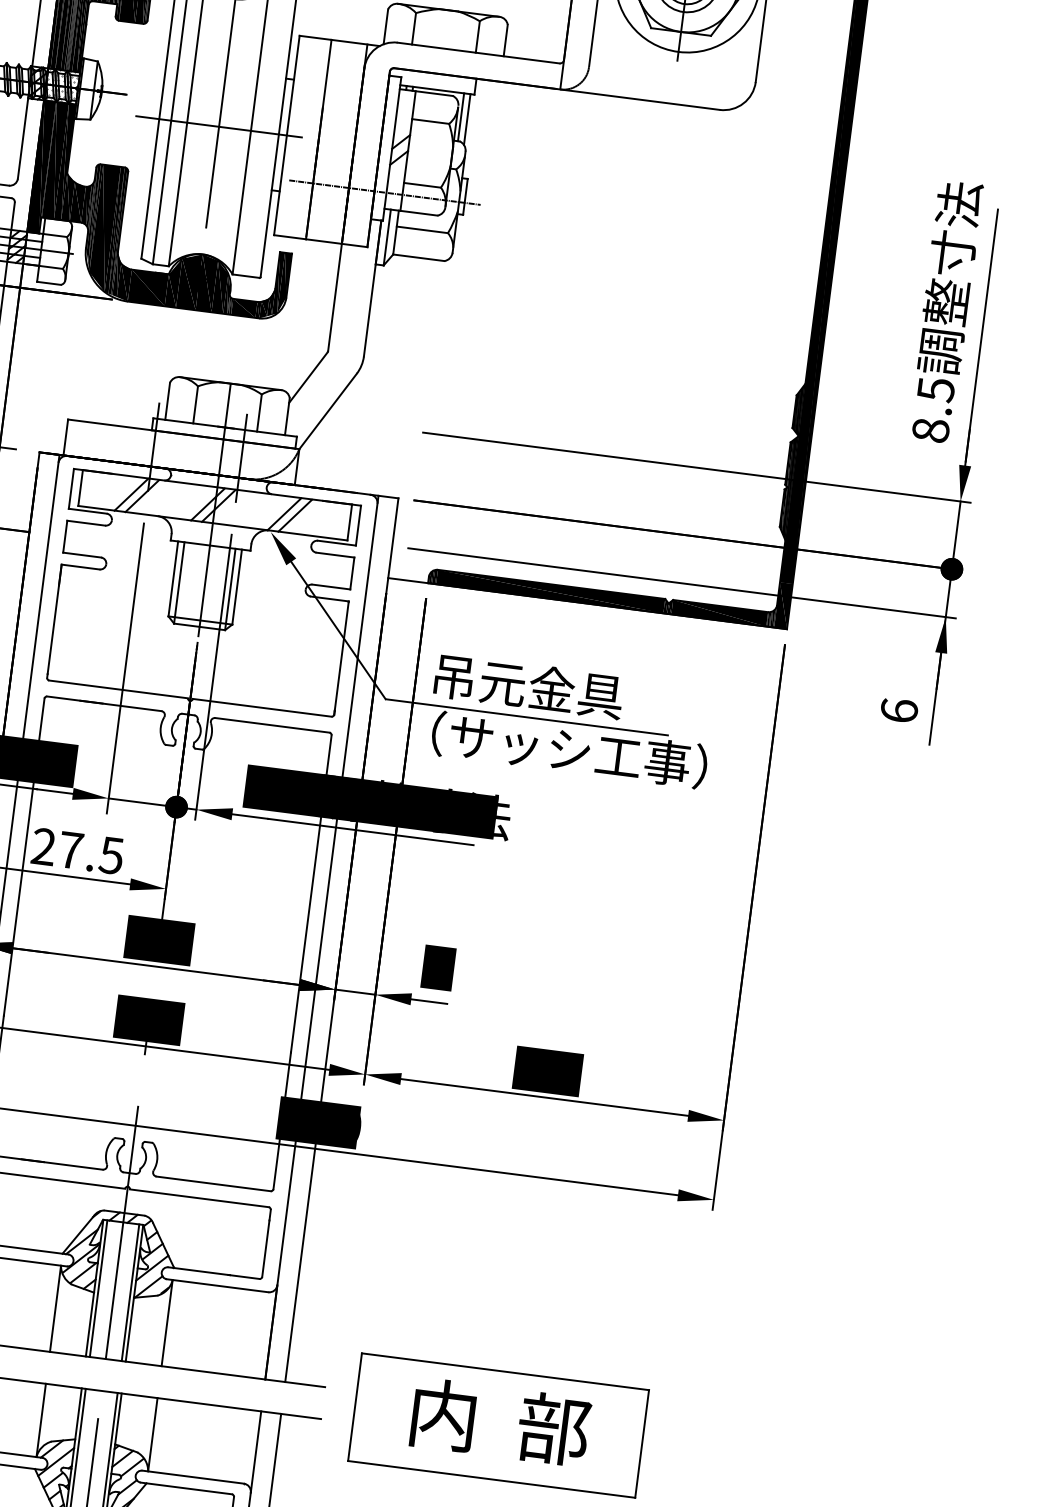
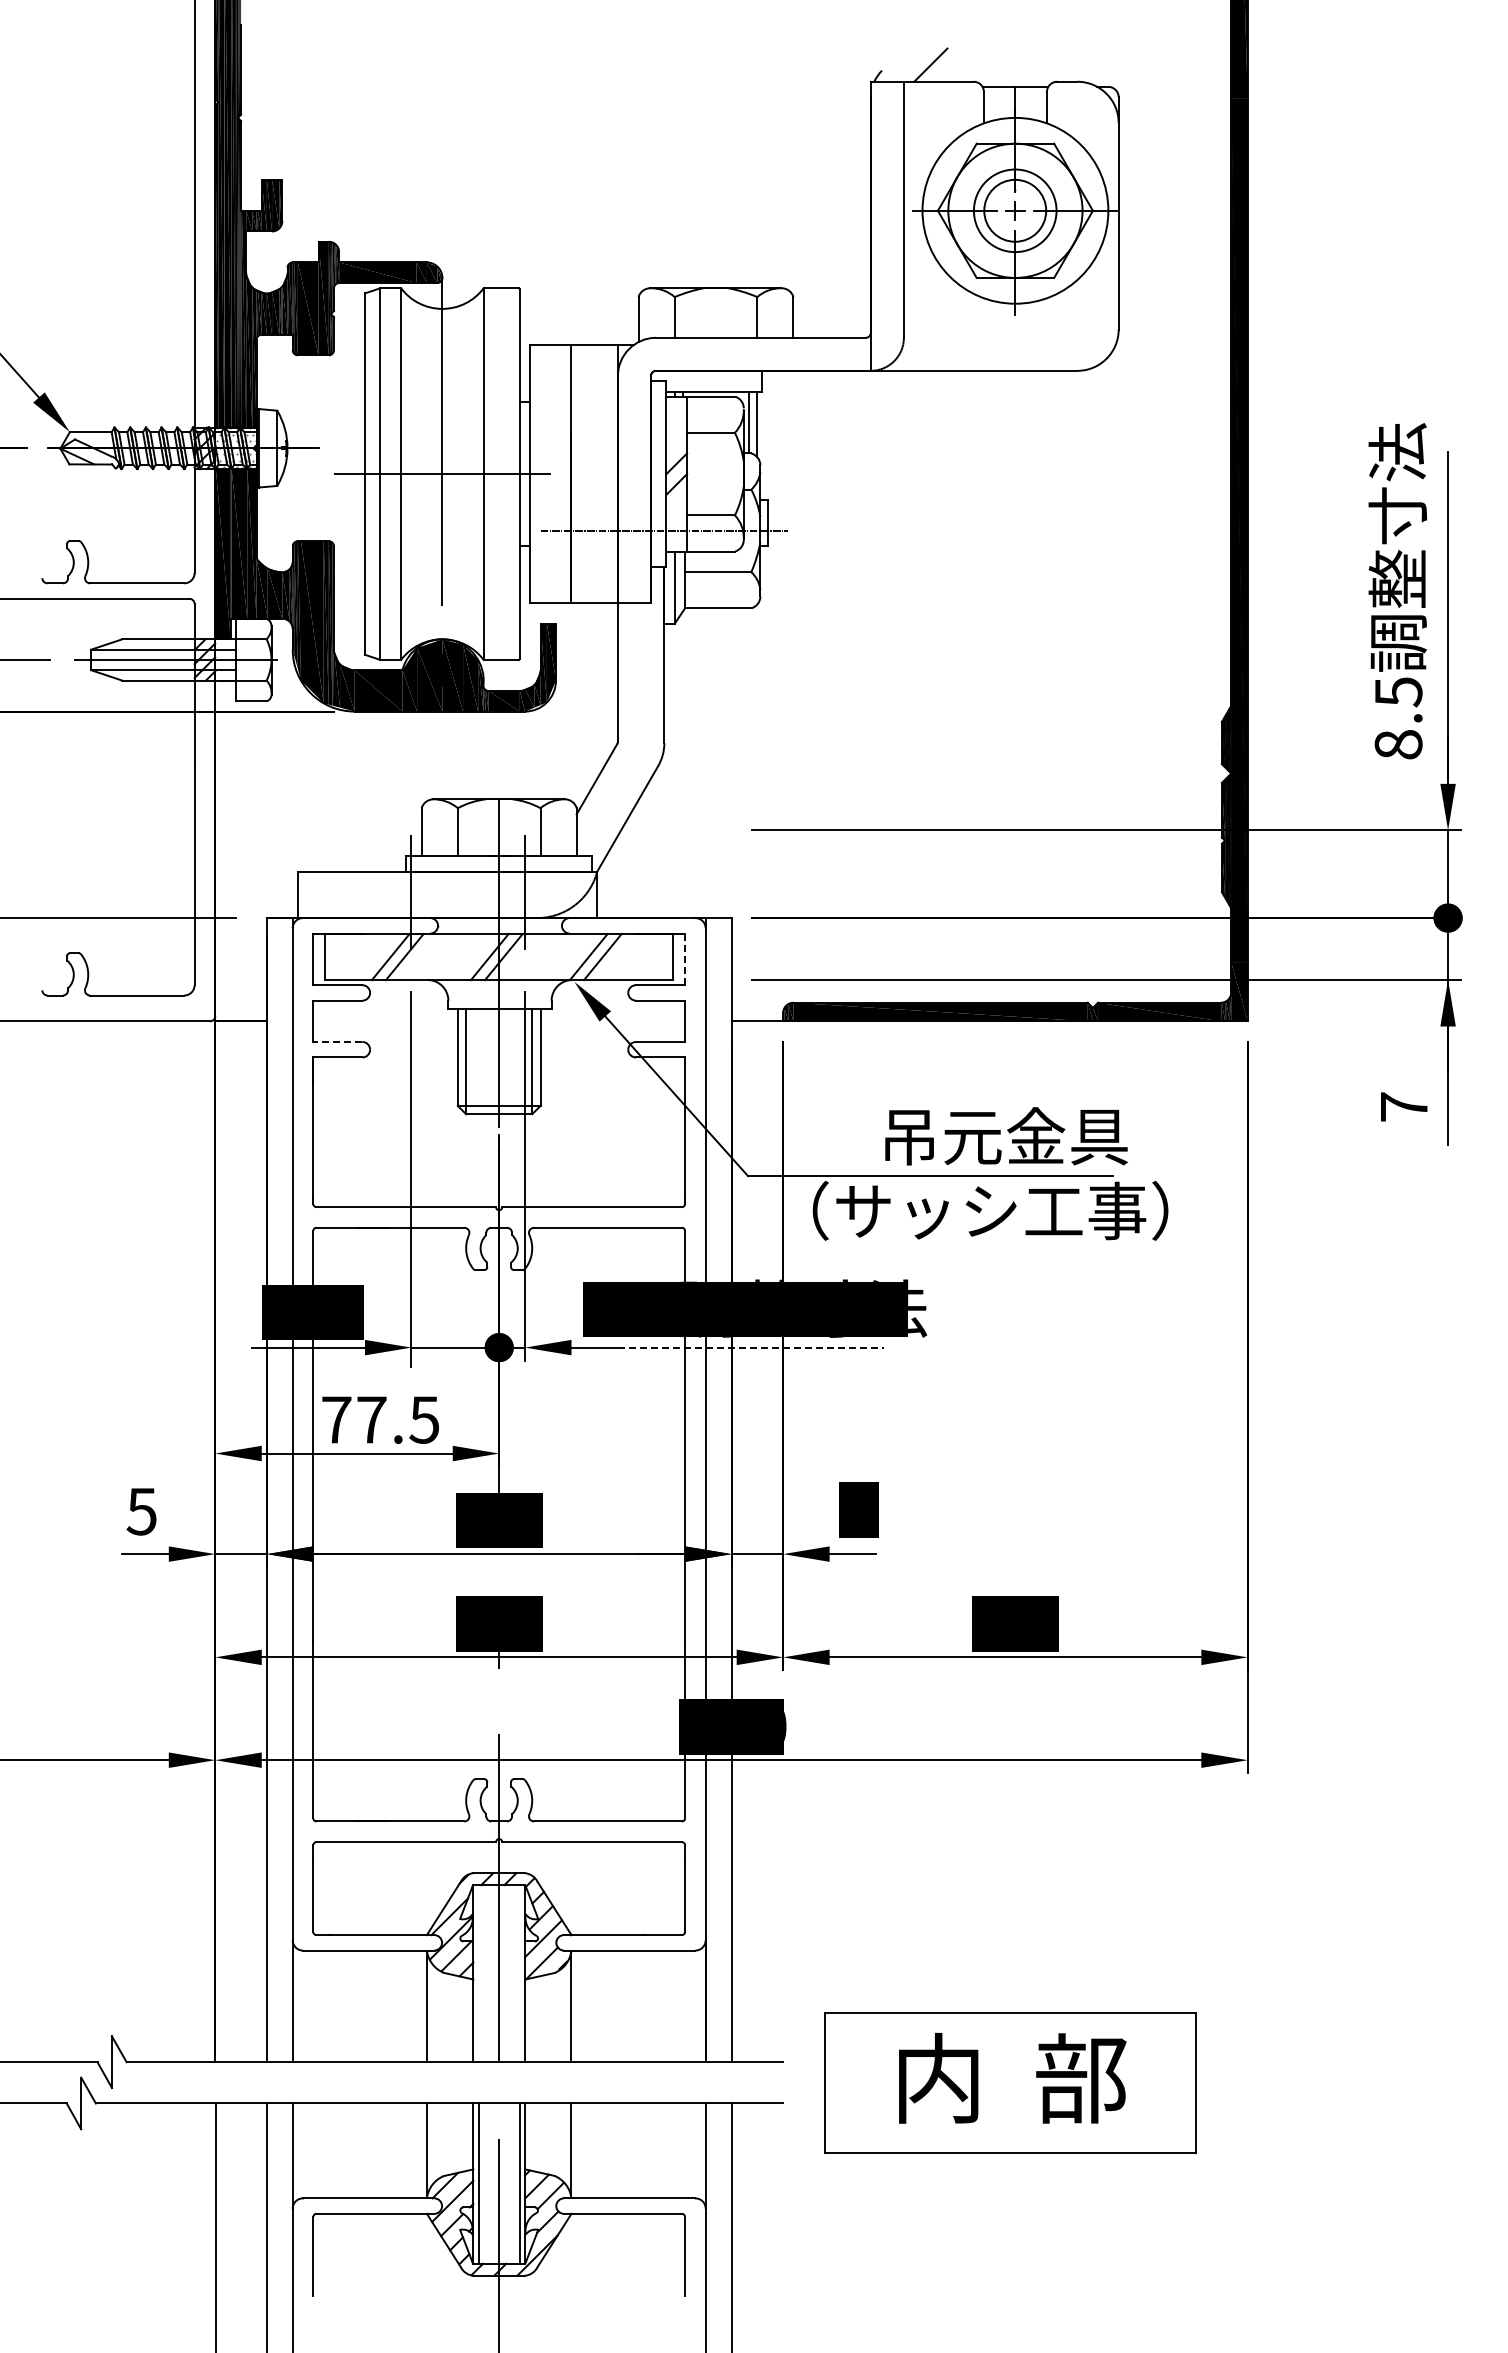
line: (358, 525) -> (685, 959), solid -> dashed
line: (81, 554) -> (337, 1041), solid -> dashed
text: (528, 686) -> (1006, 1136), moved
text: (899, 710) -> (1404, 1106), 6 -> 7
line: (370, 831) -> (750, 1347), solid -> dashed
text: (43, 846) -> (336, 1419), 27.5 -> 77.5
line: (98, 1288) -> (478, 1973), removed
line: (130, 1292) -> (519, 1973), removed

